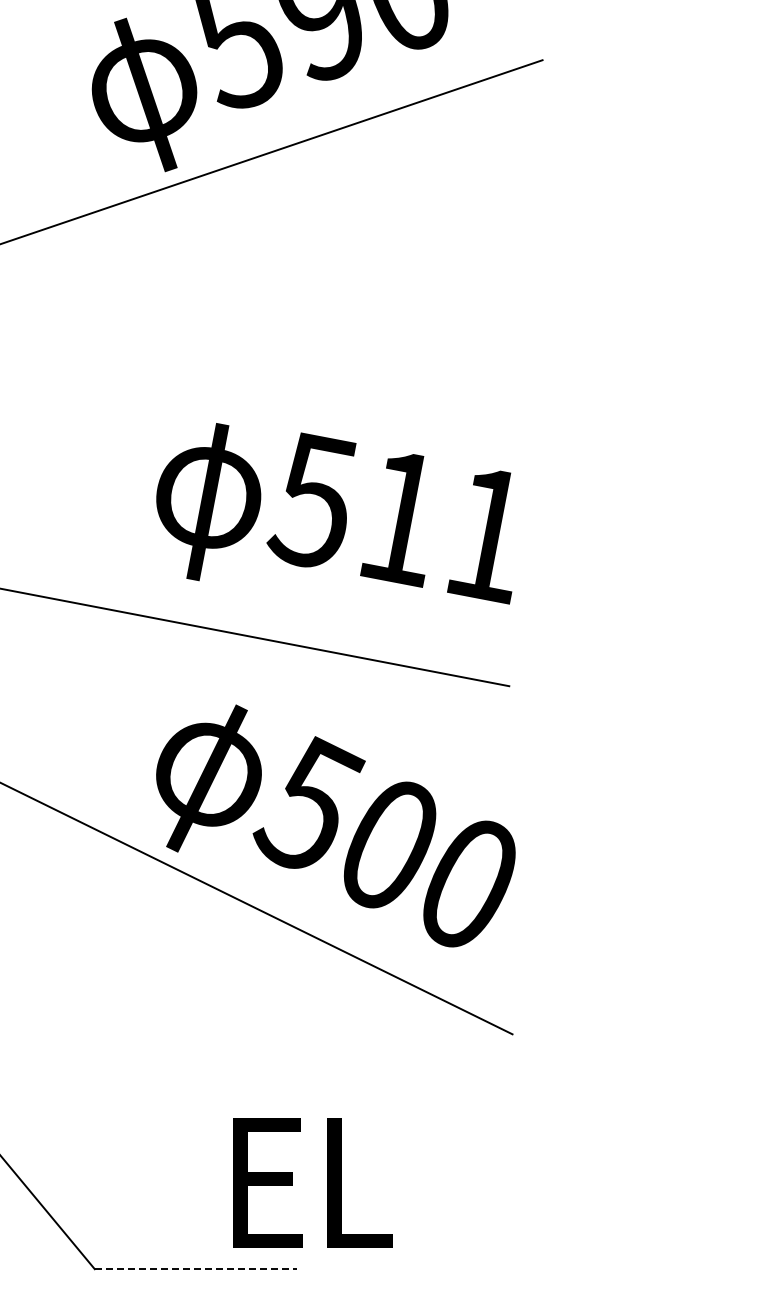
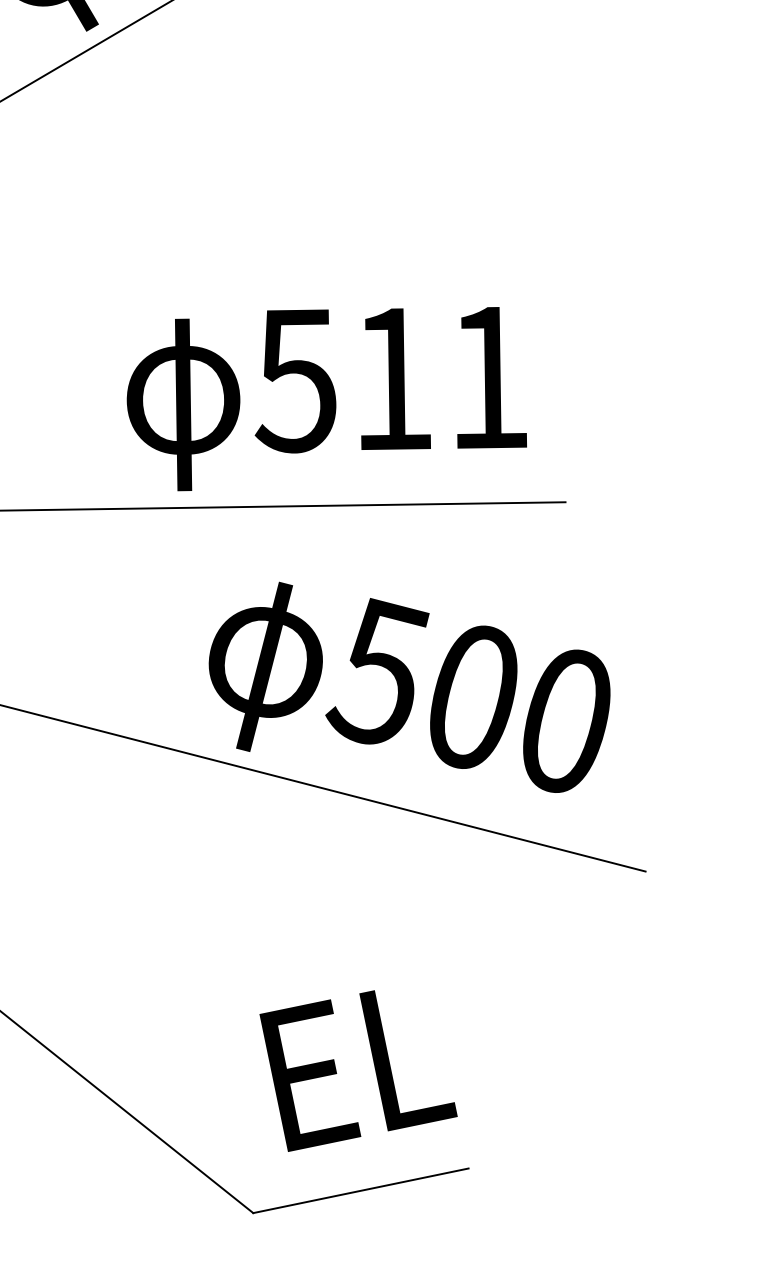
text: (334, 513) -> (320, 389), moved
text: (312, 1182) -> (357, 1065), moved
line: (196, 1269) -> (361, 1191), dashed -> solid

